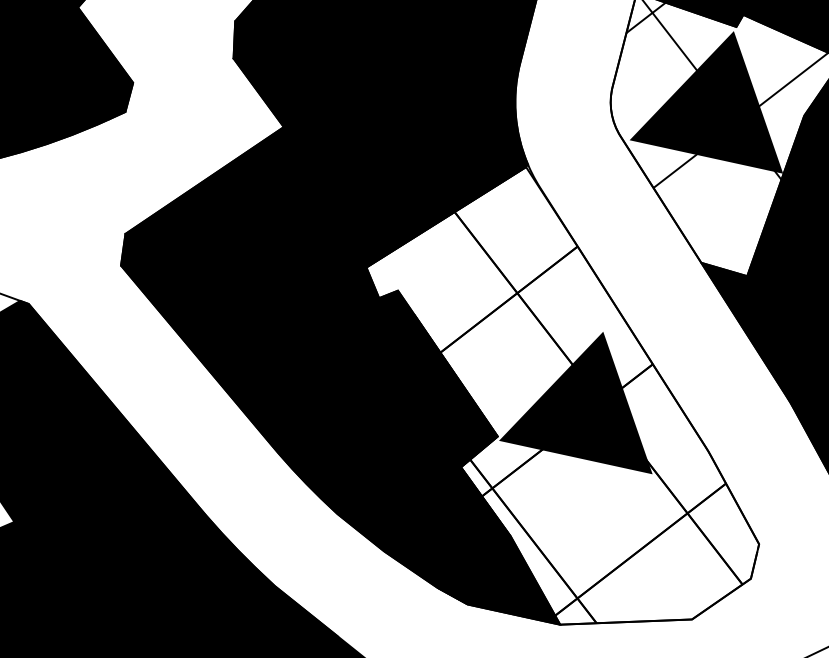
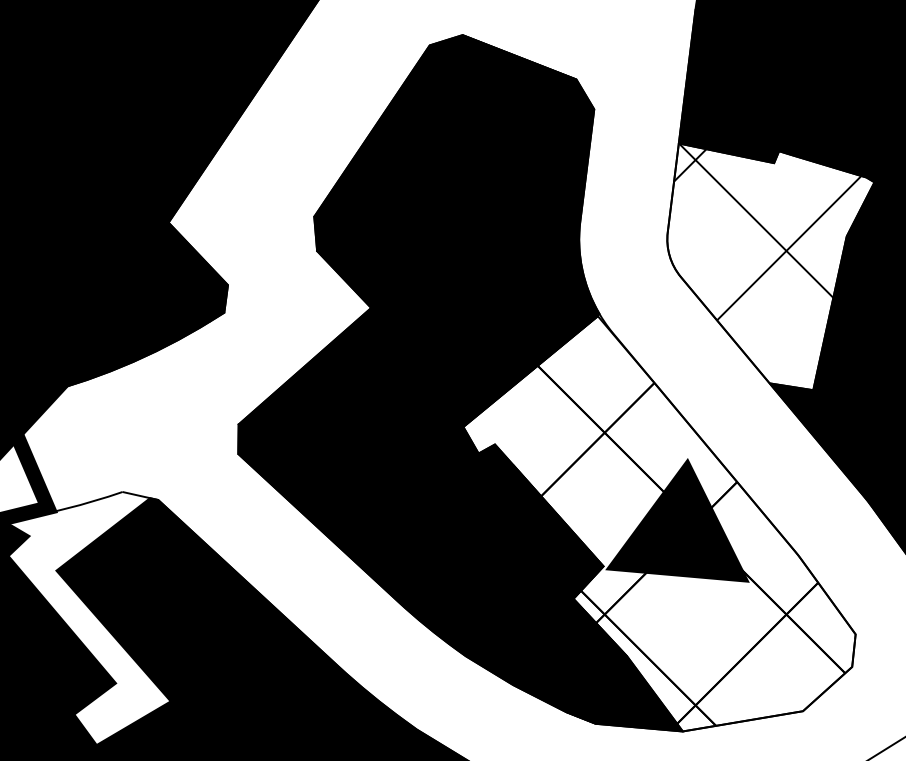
fill: (713, 96) -> (761, 229), removed

